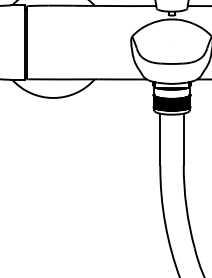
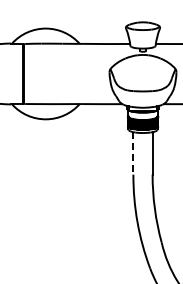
line: (160, 139) -> (133, 153), solid -> dashed

